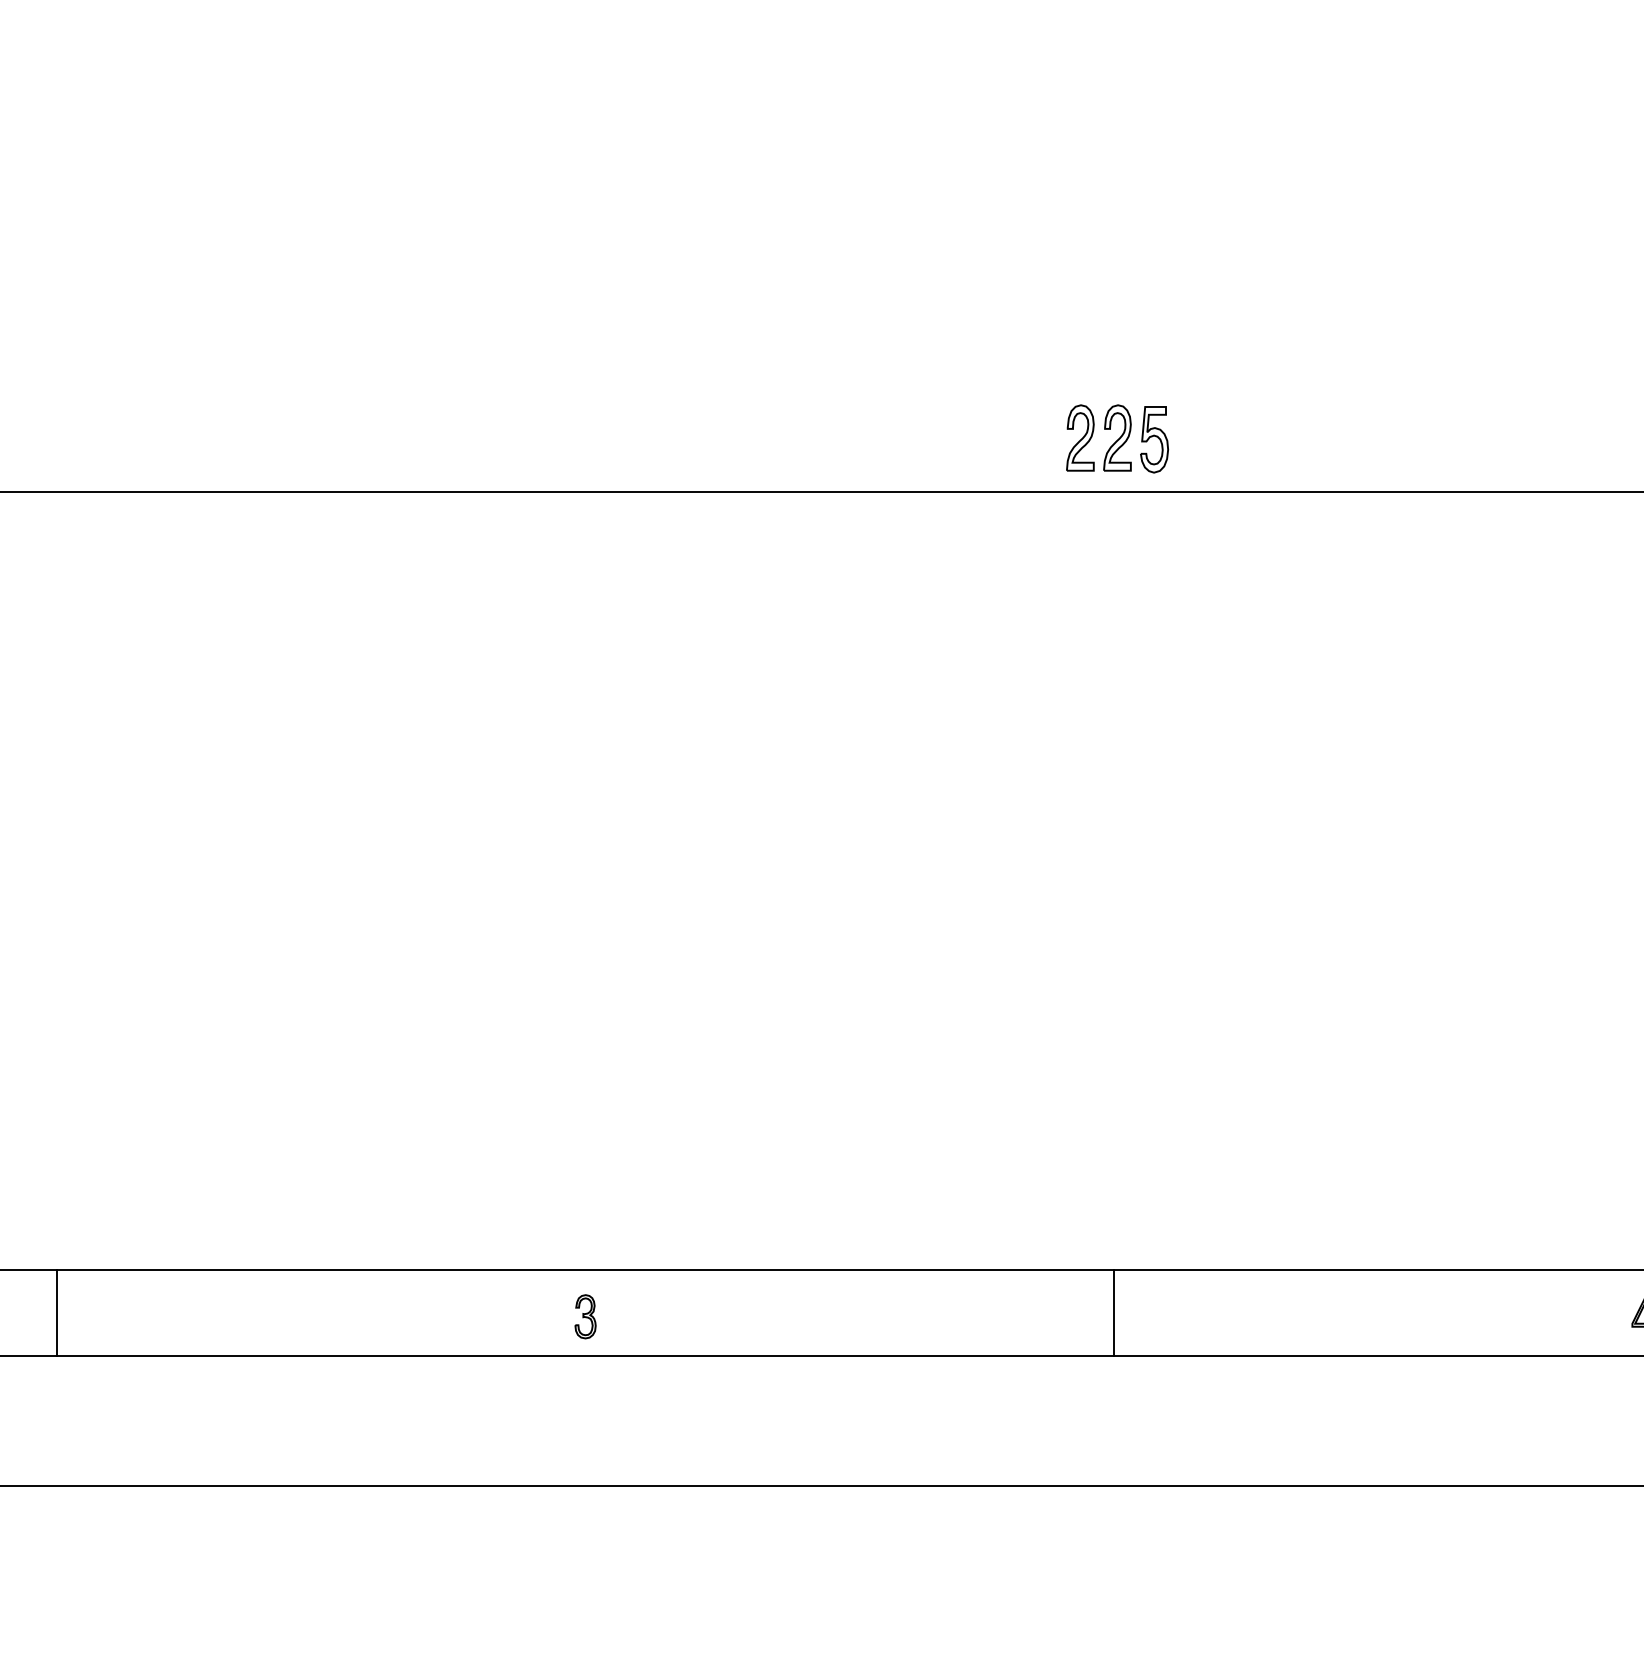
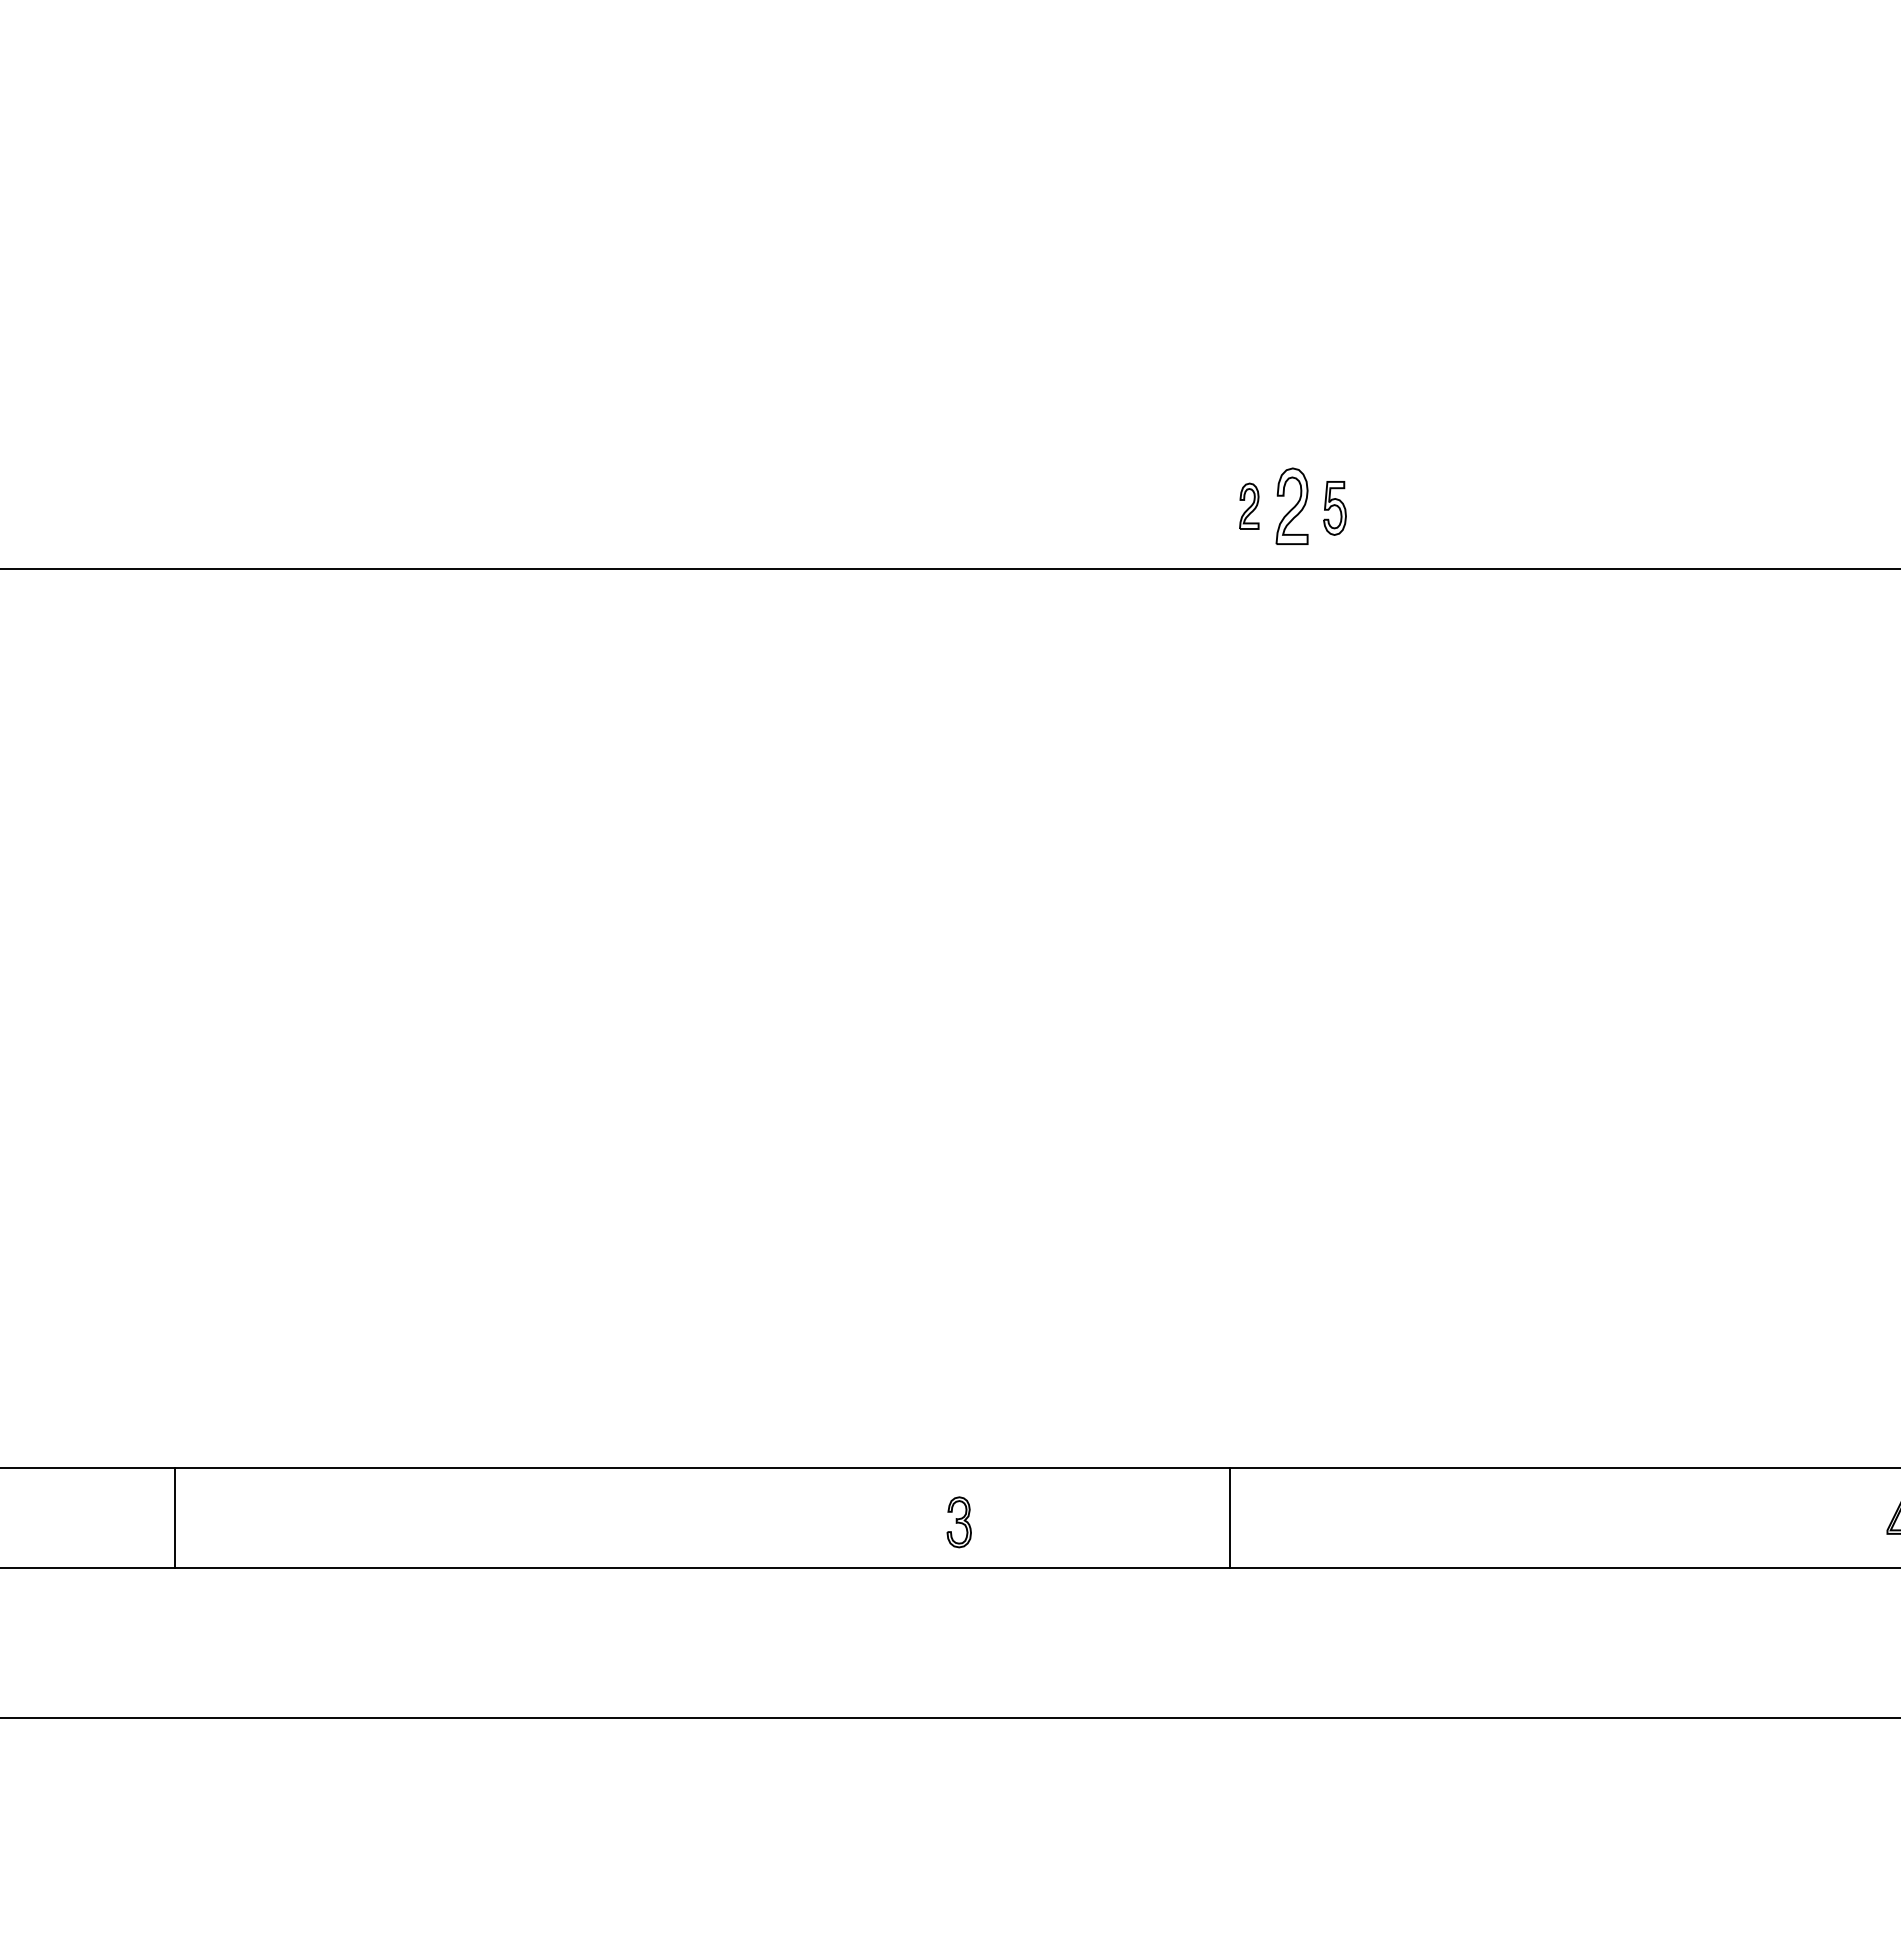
part: (1080, 437) -> (1249, 505), size x0.6
part: (1154, 439) -> (1334, 508), size x0.7
line: (56, 1312) -> (175, 1517), moved
line: (1113, 1312) -> (1229, 1517), moved
part: (585, 1316) -> (959, 1522), moved

